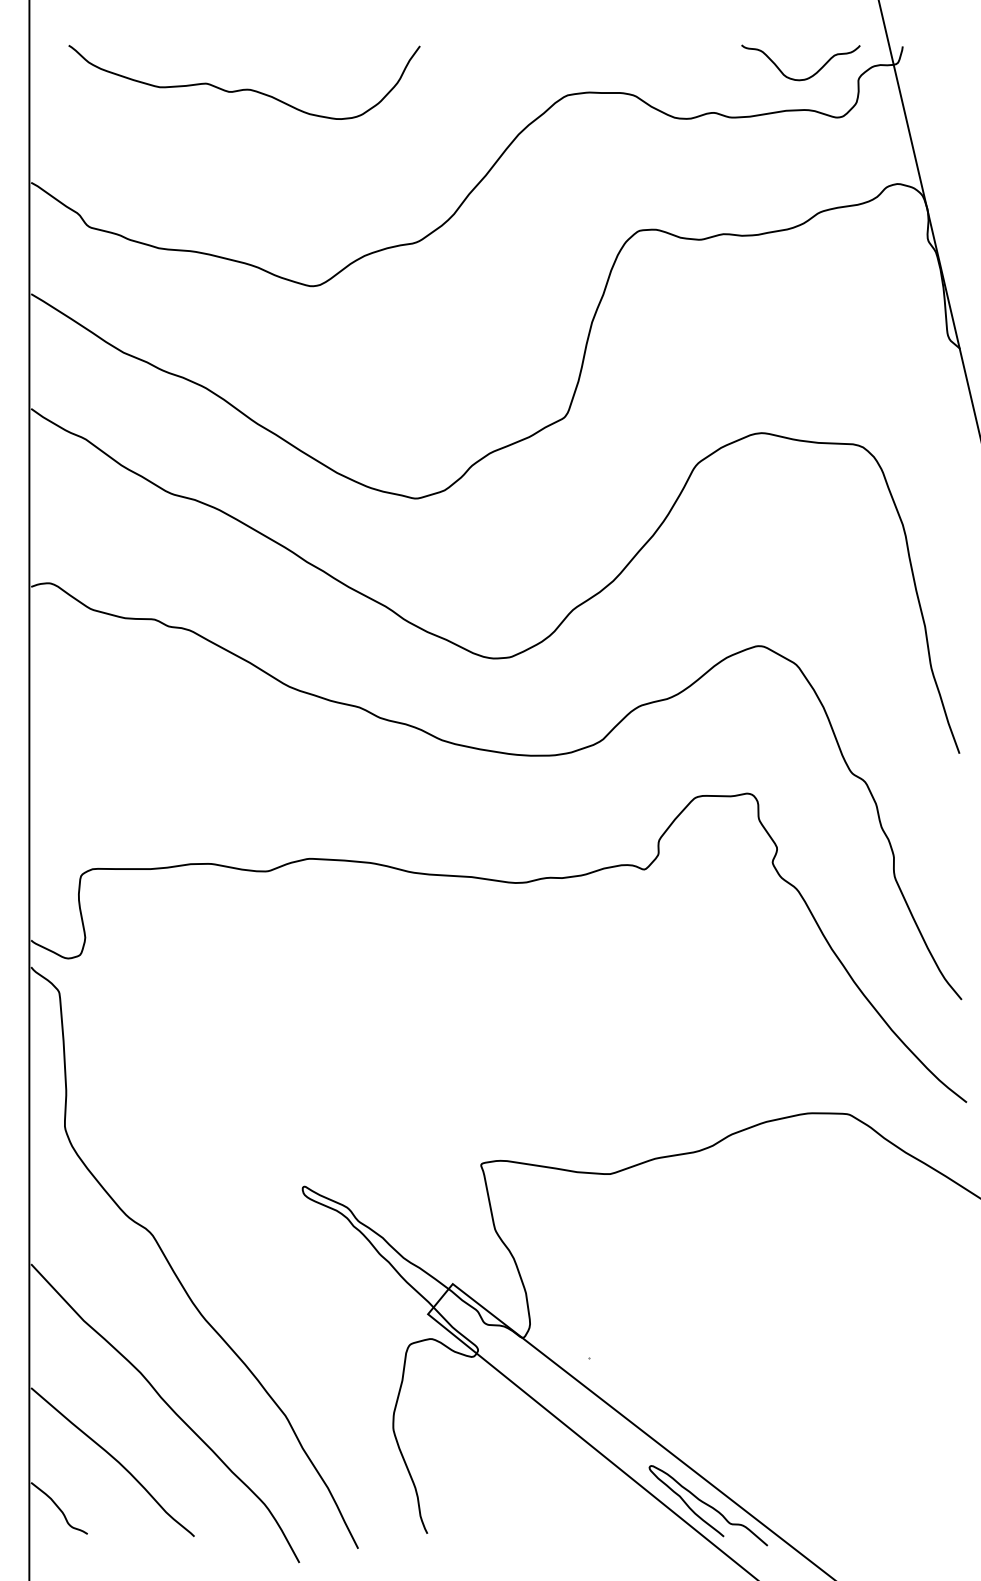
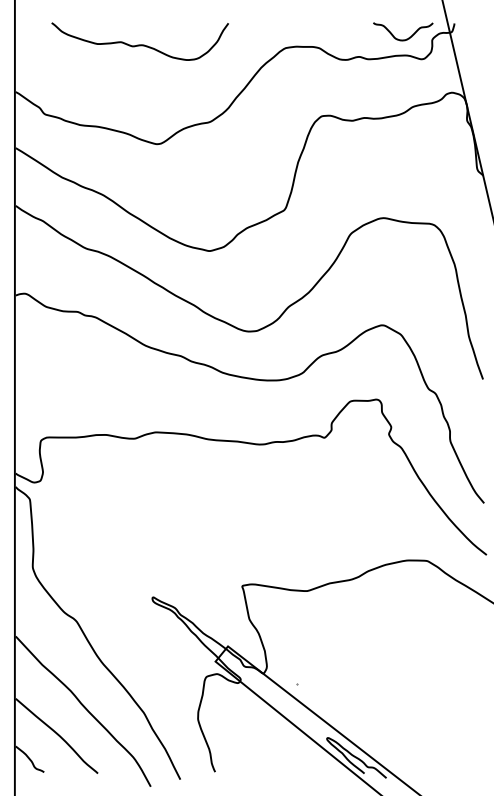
curve: (243, 88) -> (139, 44), moved

